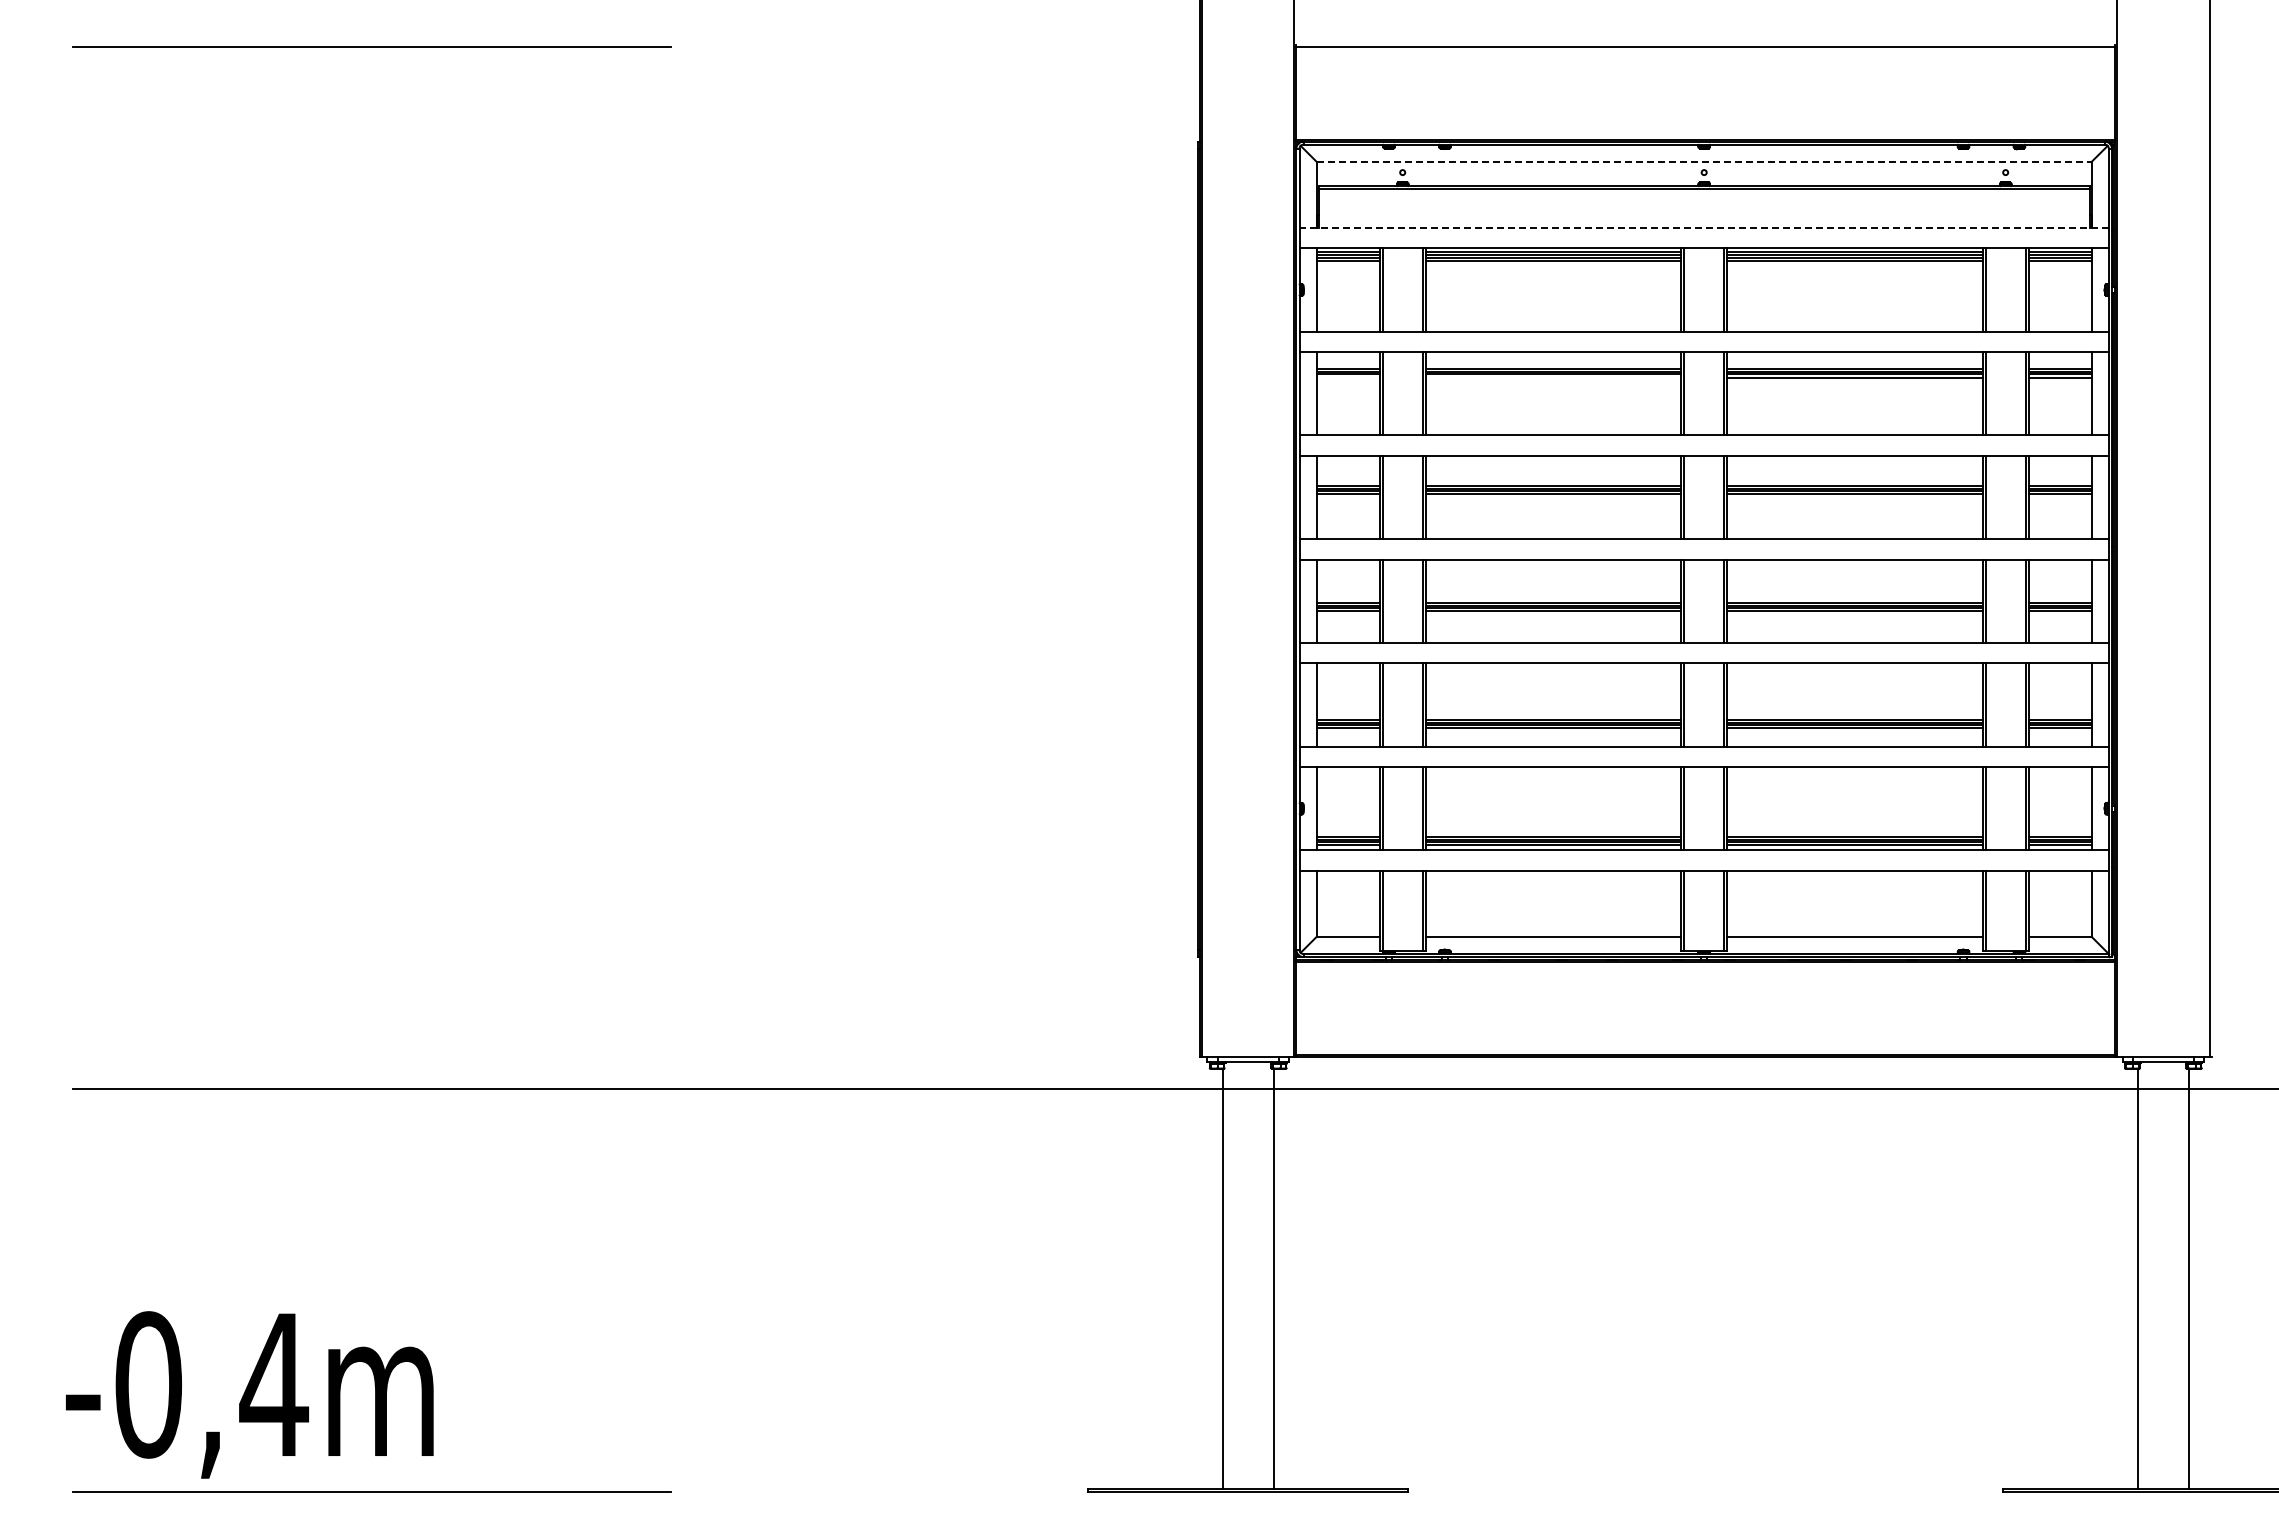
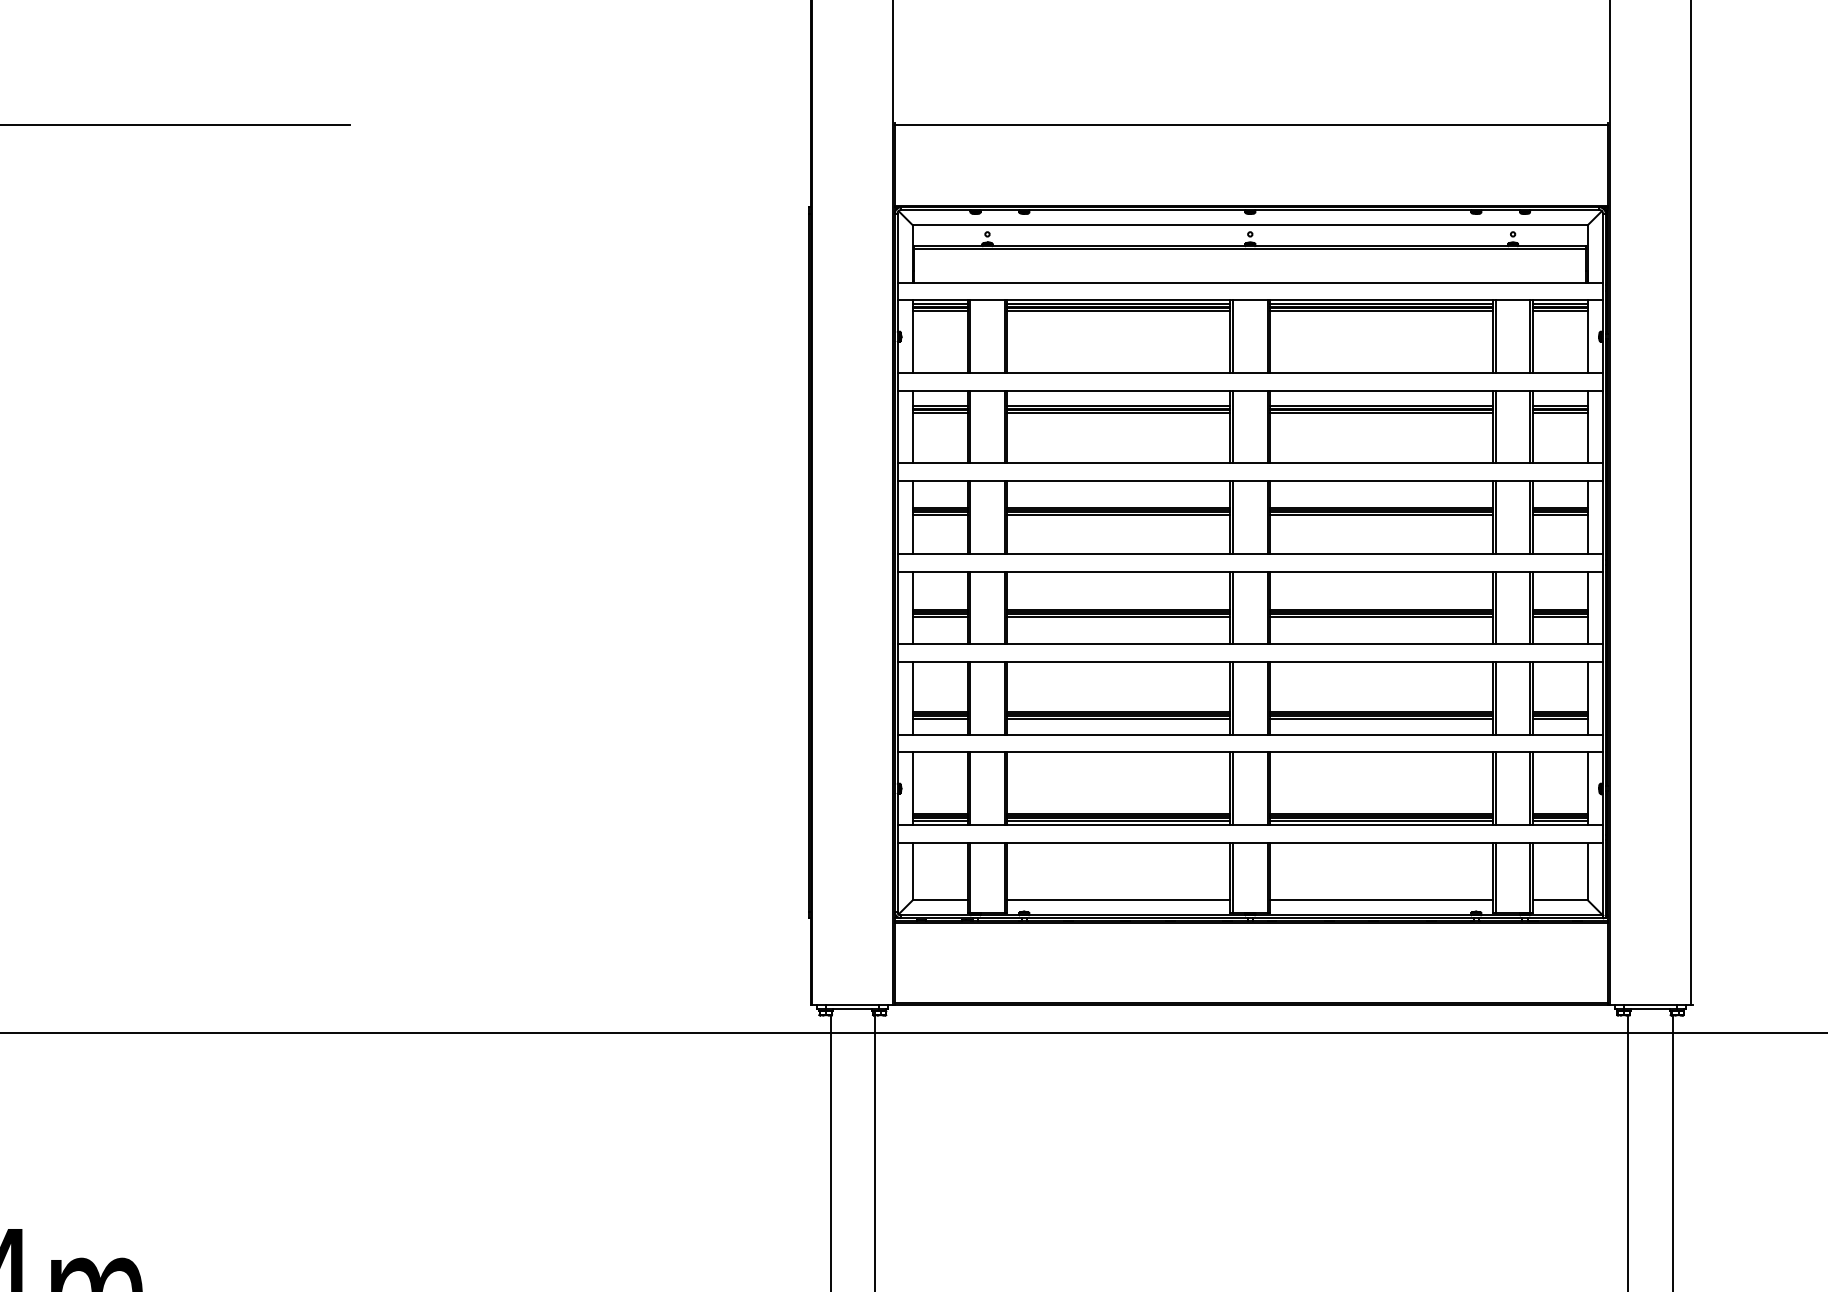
line: (1704, 161) -> (1250, 224), dashed -> solid
line: (1704, 228) -> (1250, 283), dashed -> solid
line: (1347, 377) -> (939, 412), added
line: (1553, 377) -> (1118, 412), added

